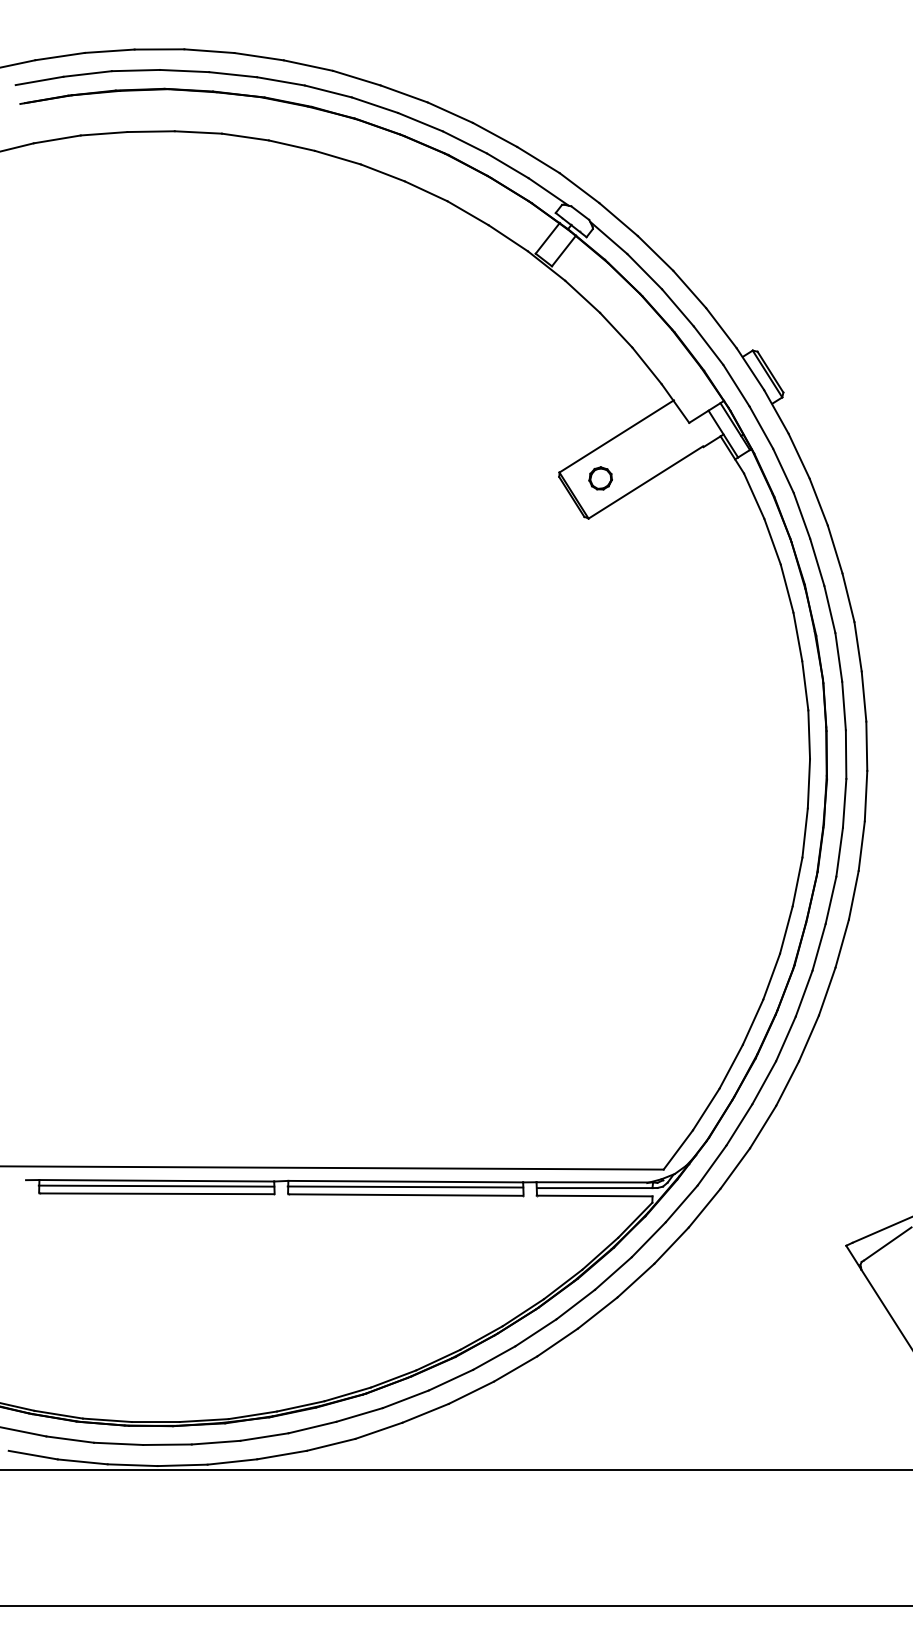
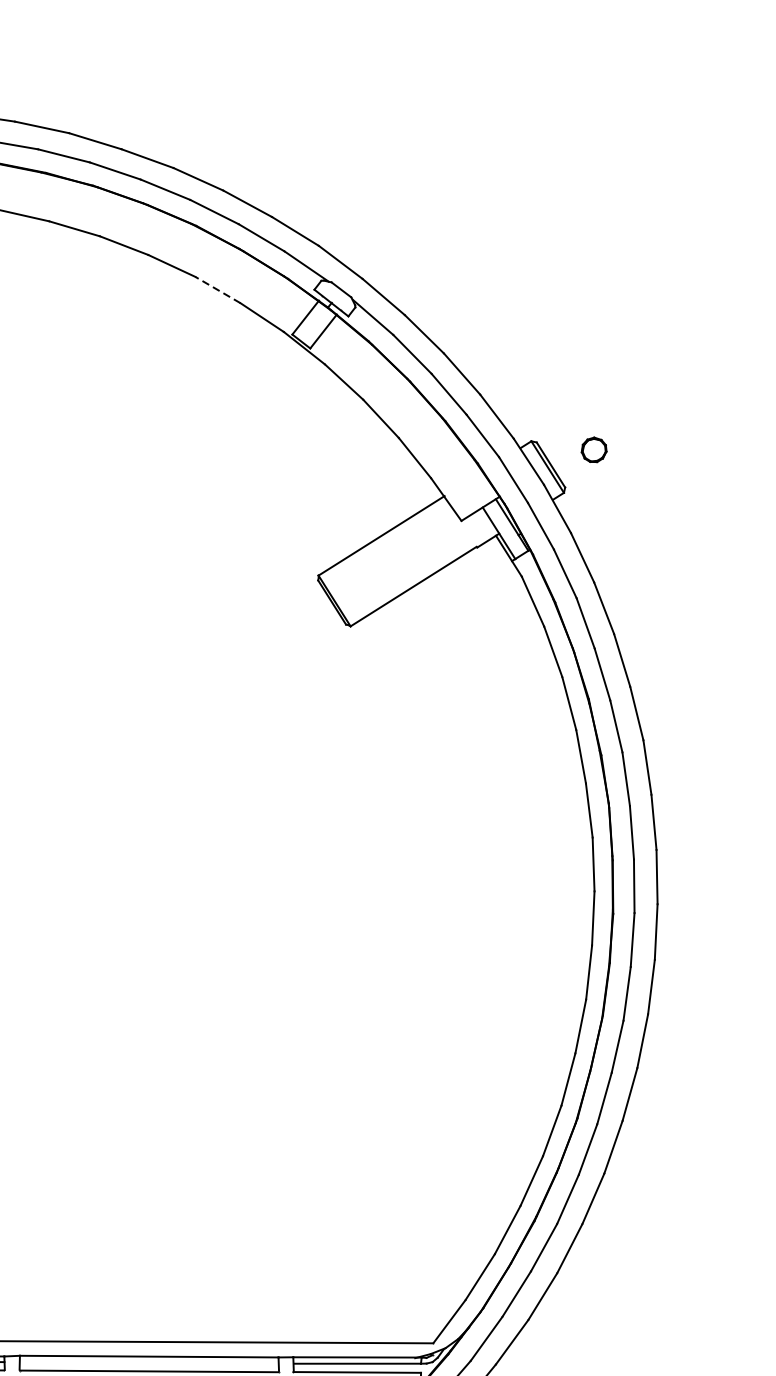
line: (468, 213) -> (218, 290), solid -> dashed
part: (600, 478) -> (593, 449), moved
line: (405, 1186) -> (148, 1361), removed

